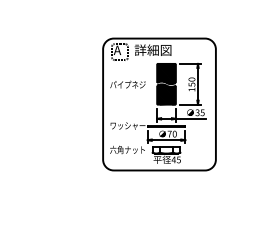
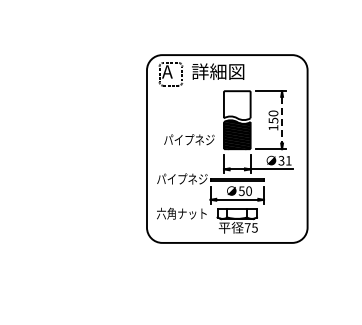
hatch: (165, 73) -> (236, 105), removed
text: (128, 84) -> (189, 139), moved
line: (198, 84) -> (282, 120), solid -> dashed
text: (202, 112) -> (288, 160), 35 -> 31
text: (128, 125) -> (182, 178), ワッシャー -> パイプネジ
text: (169, 134) -> (241, 191), 70 -> 50
text: (173, 159) -> (247, 227), 45 -> 75

